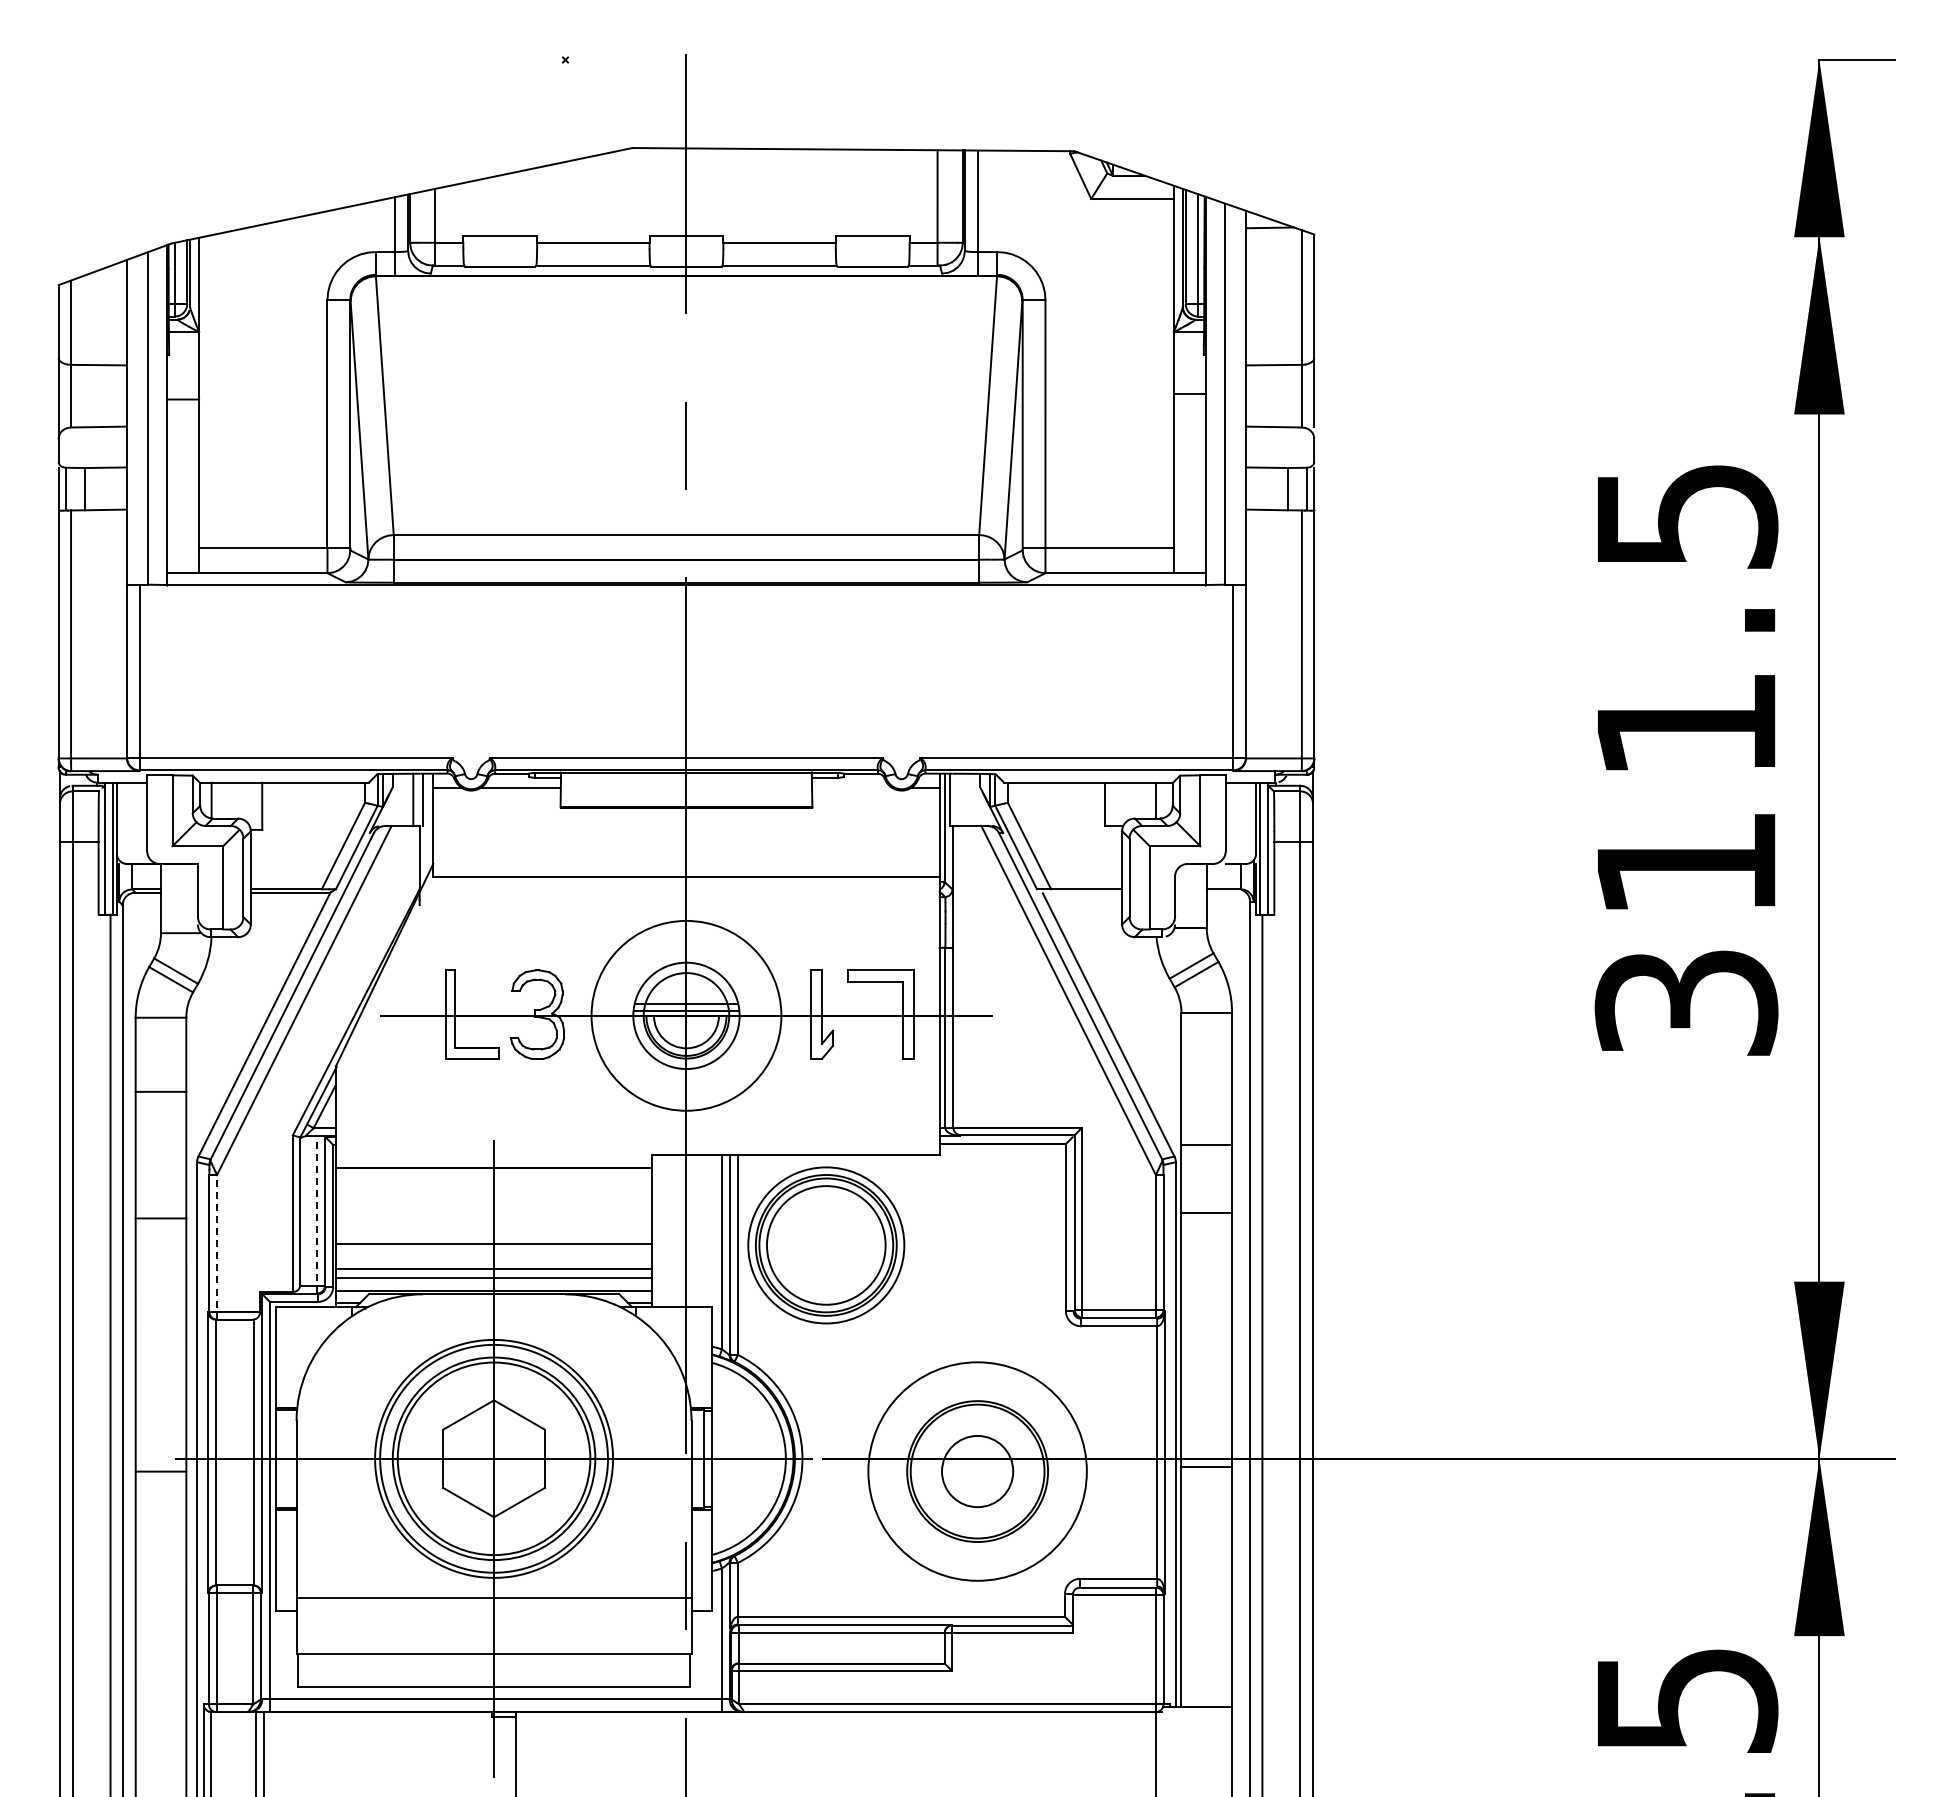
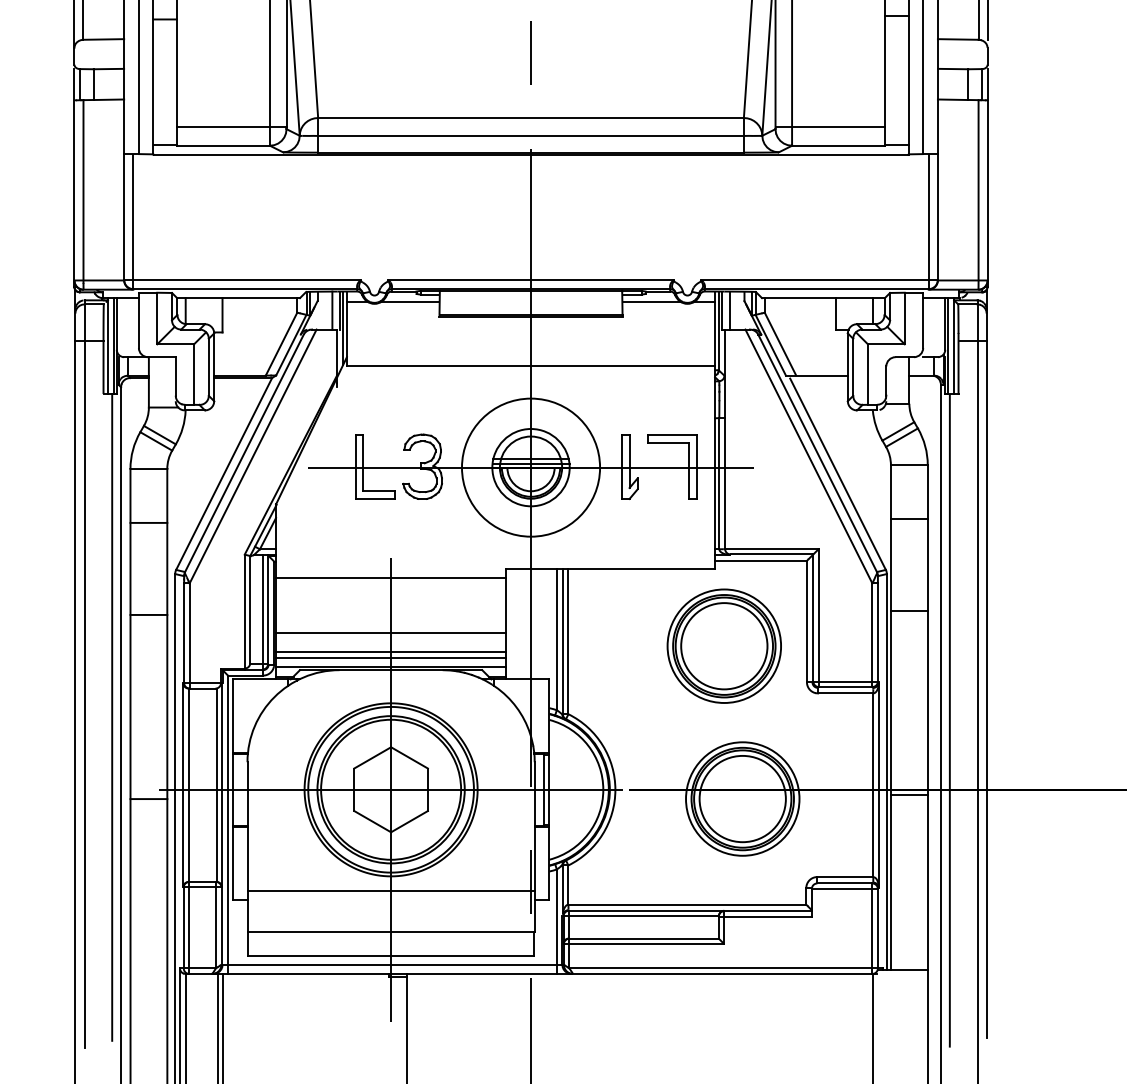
line: (852, 788) -> (651, 302), added
line: (959, 799) -> (729, 310), added
line: (428, 823) -> (343, 327), added
line: (1206, 1144) -> (909, 519), moved
line: (317, 1215) -> (262, 612), dashed -> solid
part: (826, 1245) -> (724, 646), moved
line: (217, 1246) -> (189, 635), dashed -> solid
circle: (977, 1471) -> (742, 798), size x0.71
circle: (977, 1471) -> (742, 798), size x1.67

